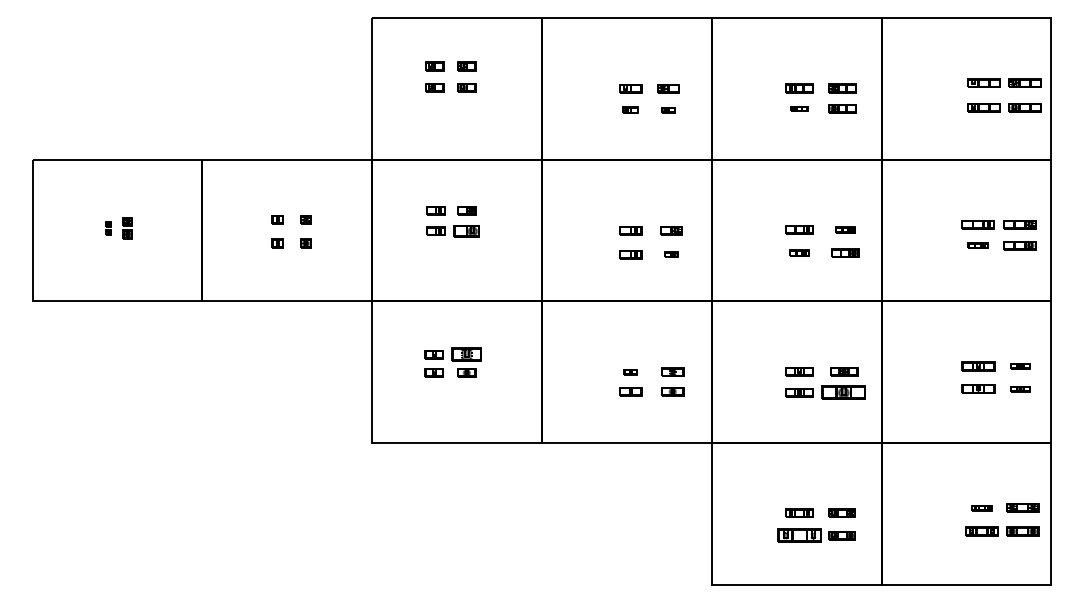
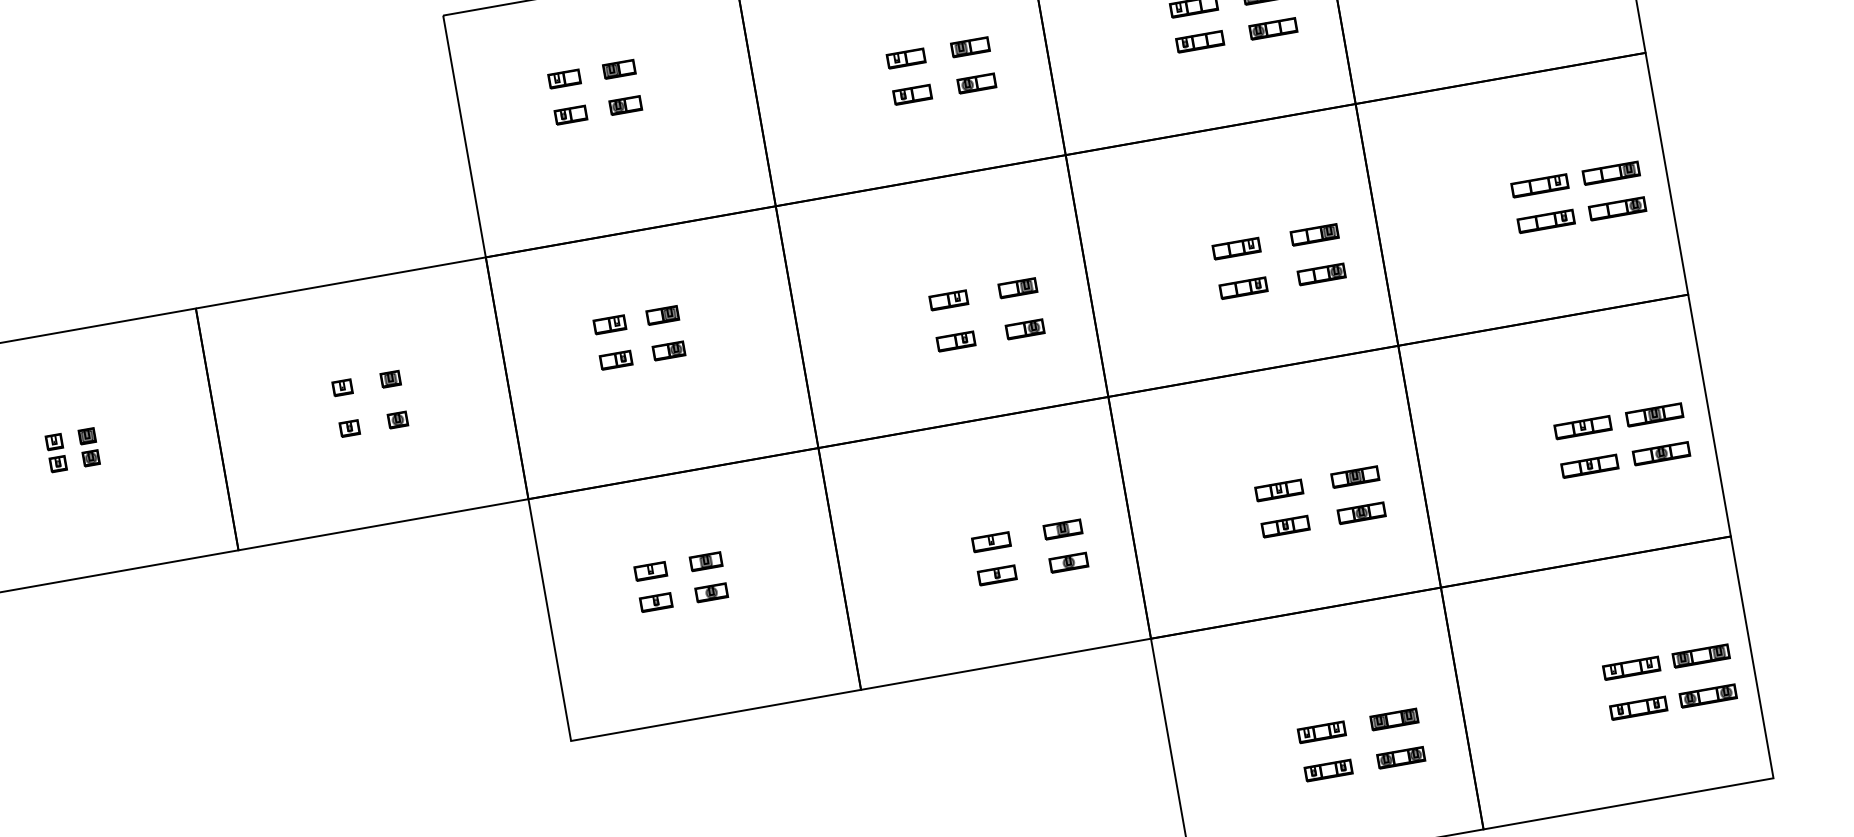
part: (799, 108) -> (1199, 41), size x1.67
part: (630, 109) -> (911, 93), size x1.43
part: (668, 109) -> (976, 82), size x1.67
part: (108, 228) -> (56, 453), size x1.67
part: (845, 229) -> (1314, 233), size x1.43
part: (466, 230) -> (668, 349), size x0.71
part: (977, 245) -> (1545, 221), size x1.67
part: (799, 252) -> (1243, 286), size x1.43
part: (671, 254) -> (1025, 328), size x1.67
part: (466, 354) -> (705, 561), size x0.62
part: (1020, 366) -> (1654, 414), size x1.67
part: (630, 371) -> (990, 540), size x1.67
part: (1020, 388) -> (1661, 452), size x1.67
part: (844, 392) -> (1362, 512), size x0.62
part: (981, 507) -> (1630, 667), size x1.67
part: (799, 535) -> (1328, 770), size x0.62

